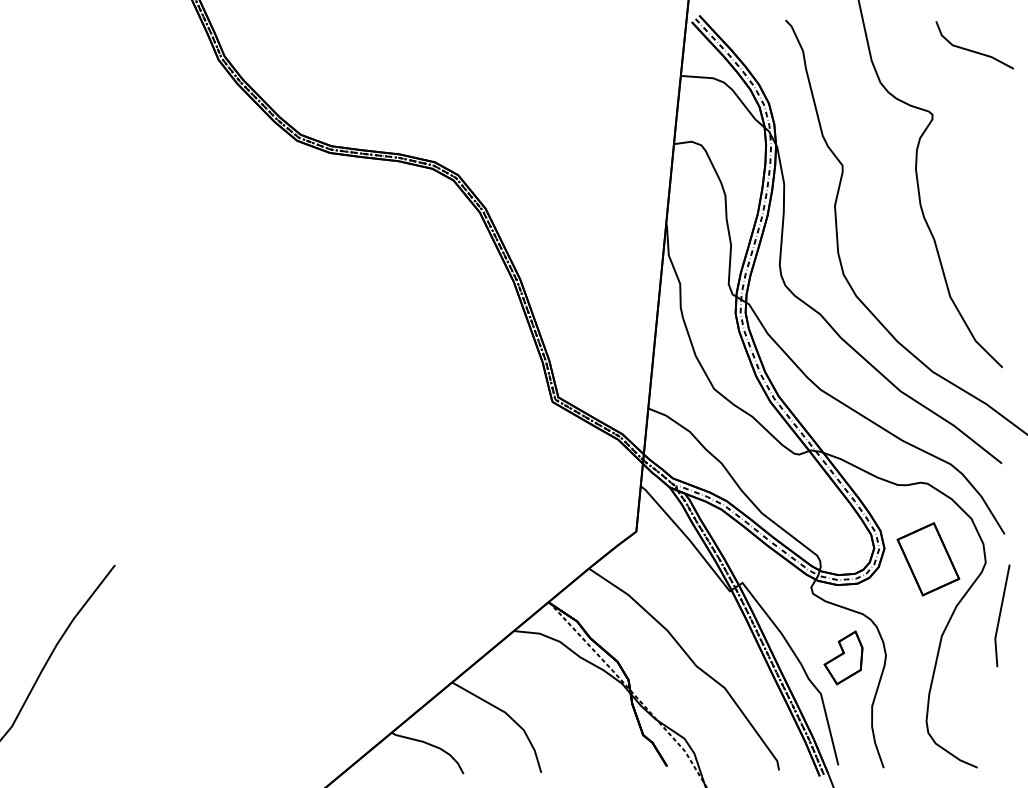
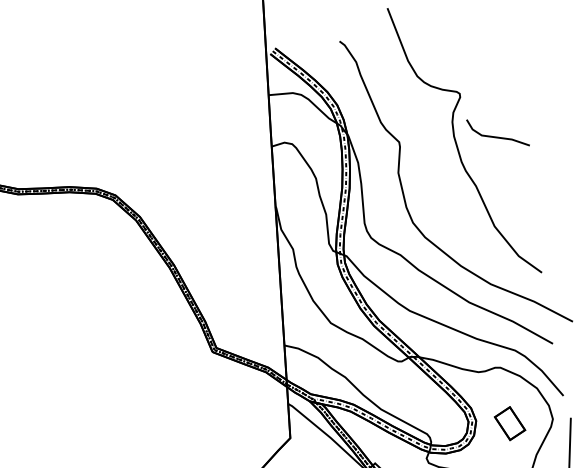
line: (973, 50) -> (497, 136), moved
part: (928, 559) -> (510, 423), size x0.6

